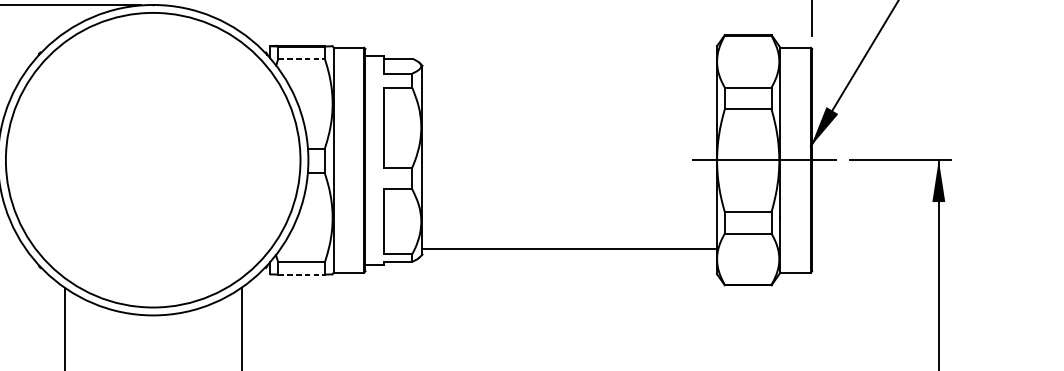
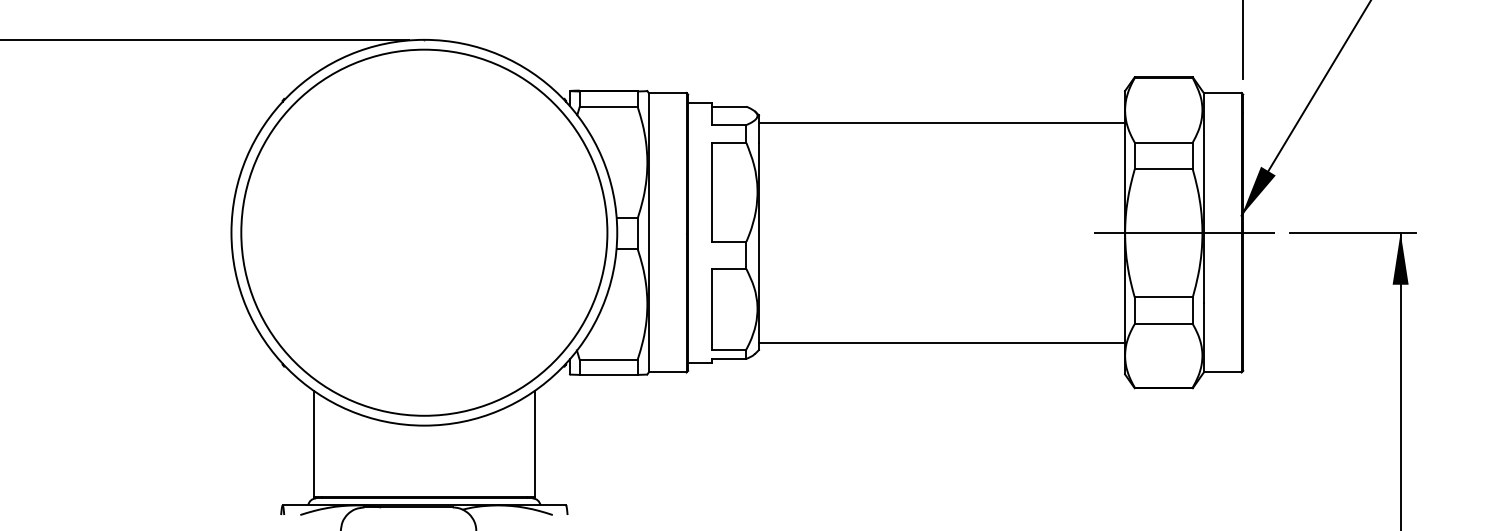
line: (302, 59) -> (609, 107), dashed -> solid
line: (569, 71) -> (941, 122), added
line: (302, 274) -> (609, 374), dashed -> solid

